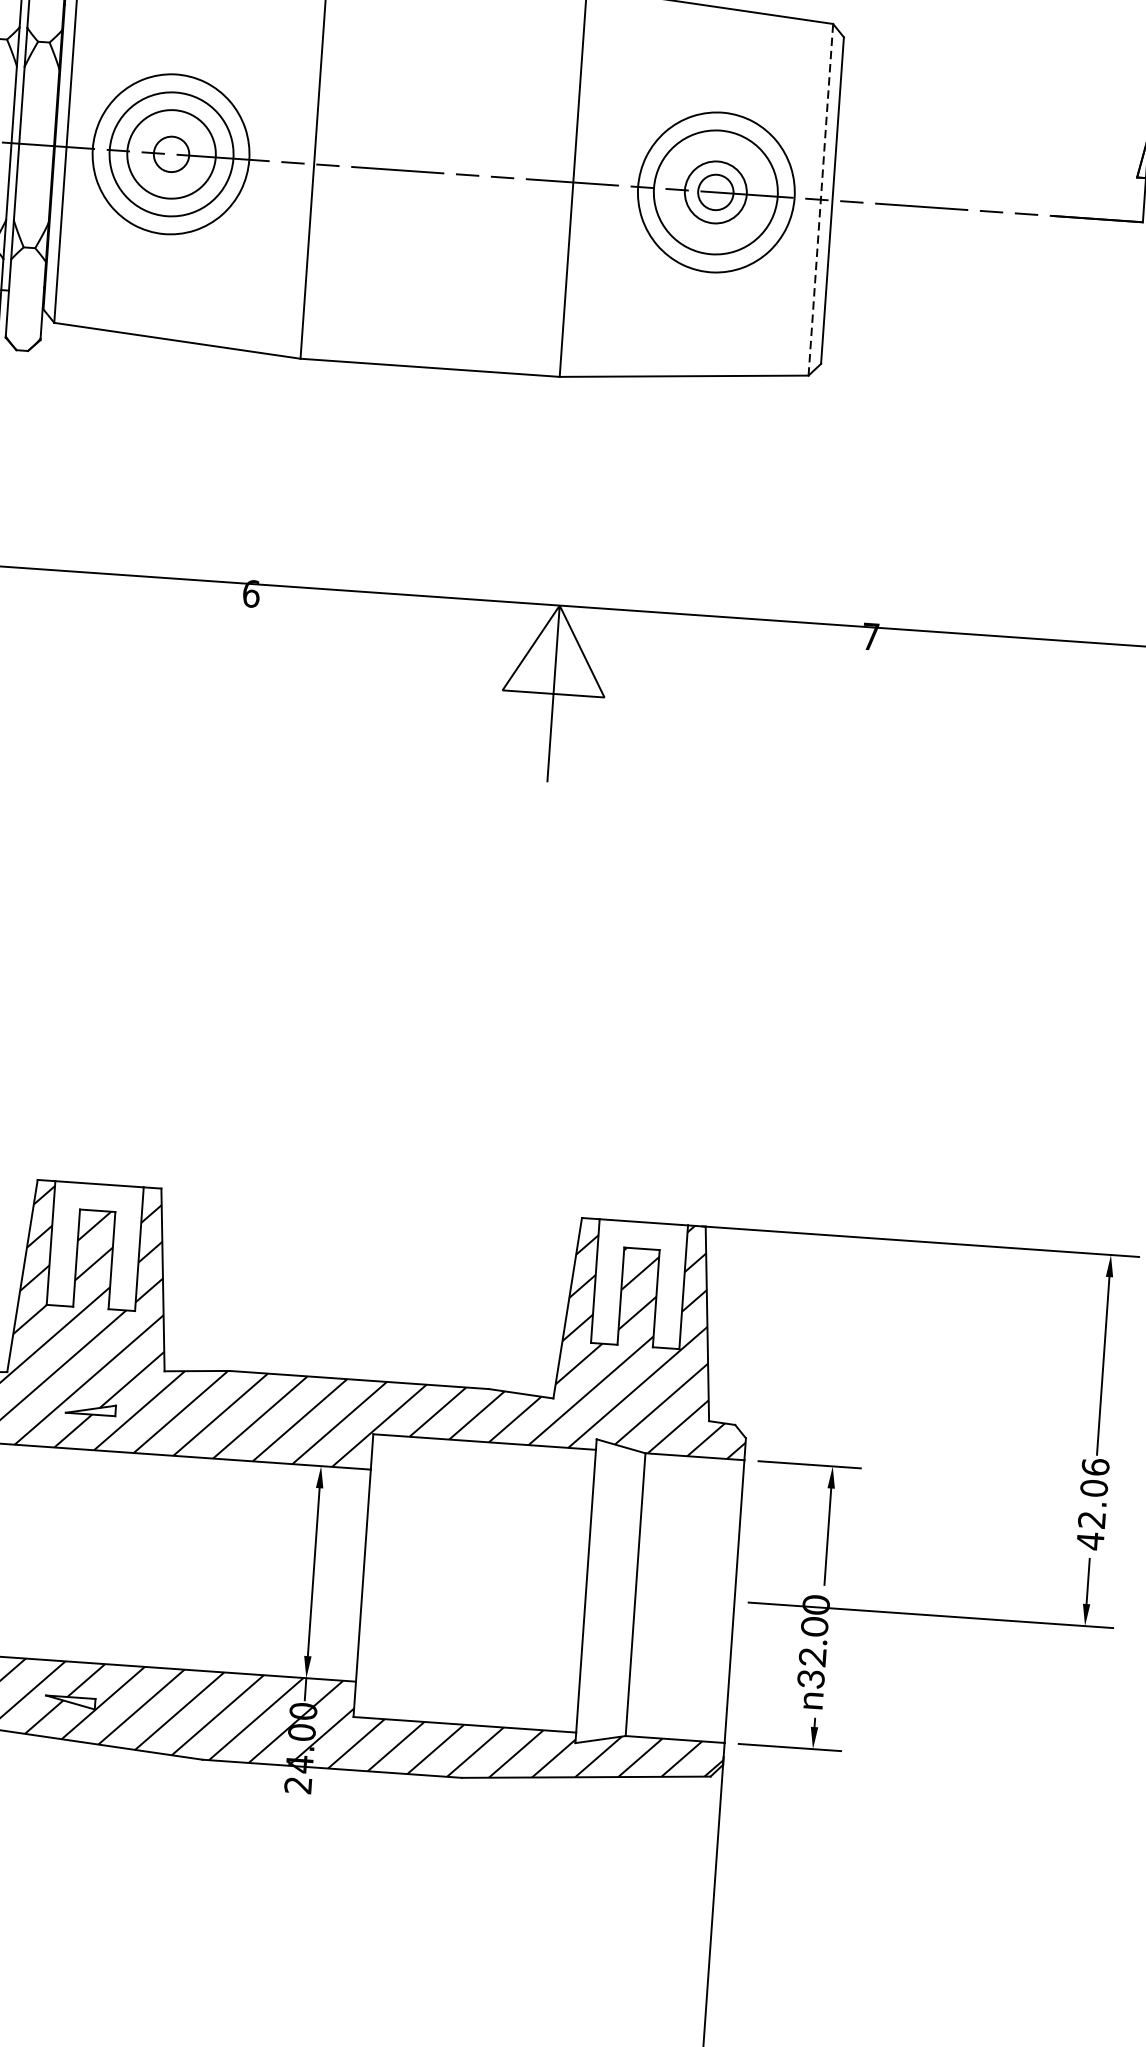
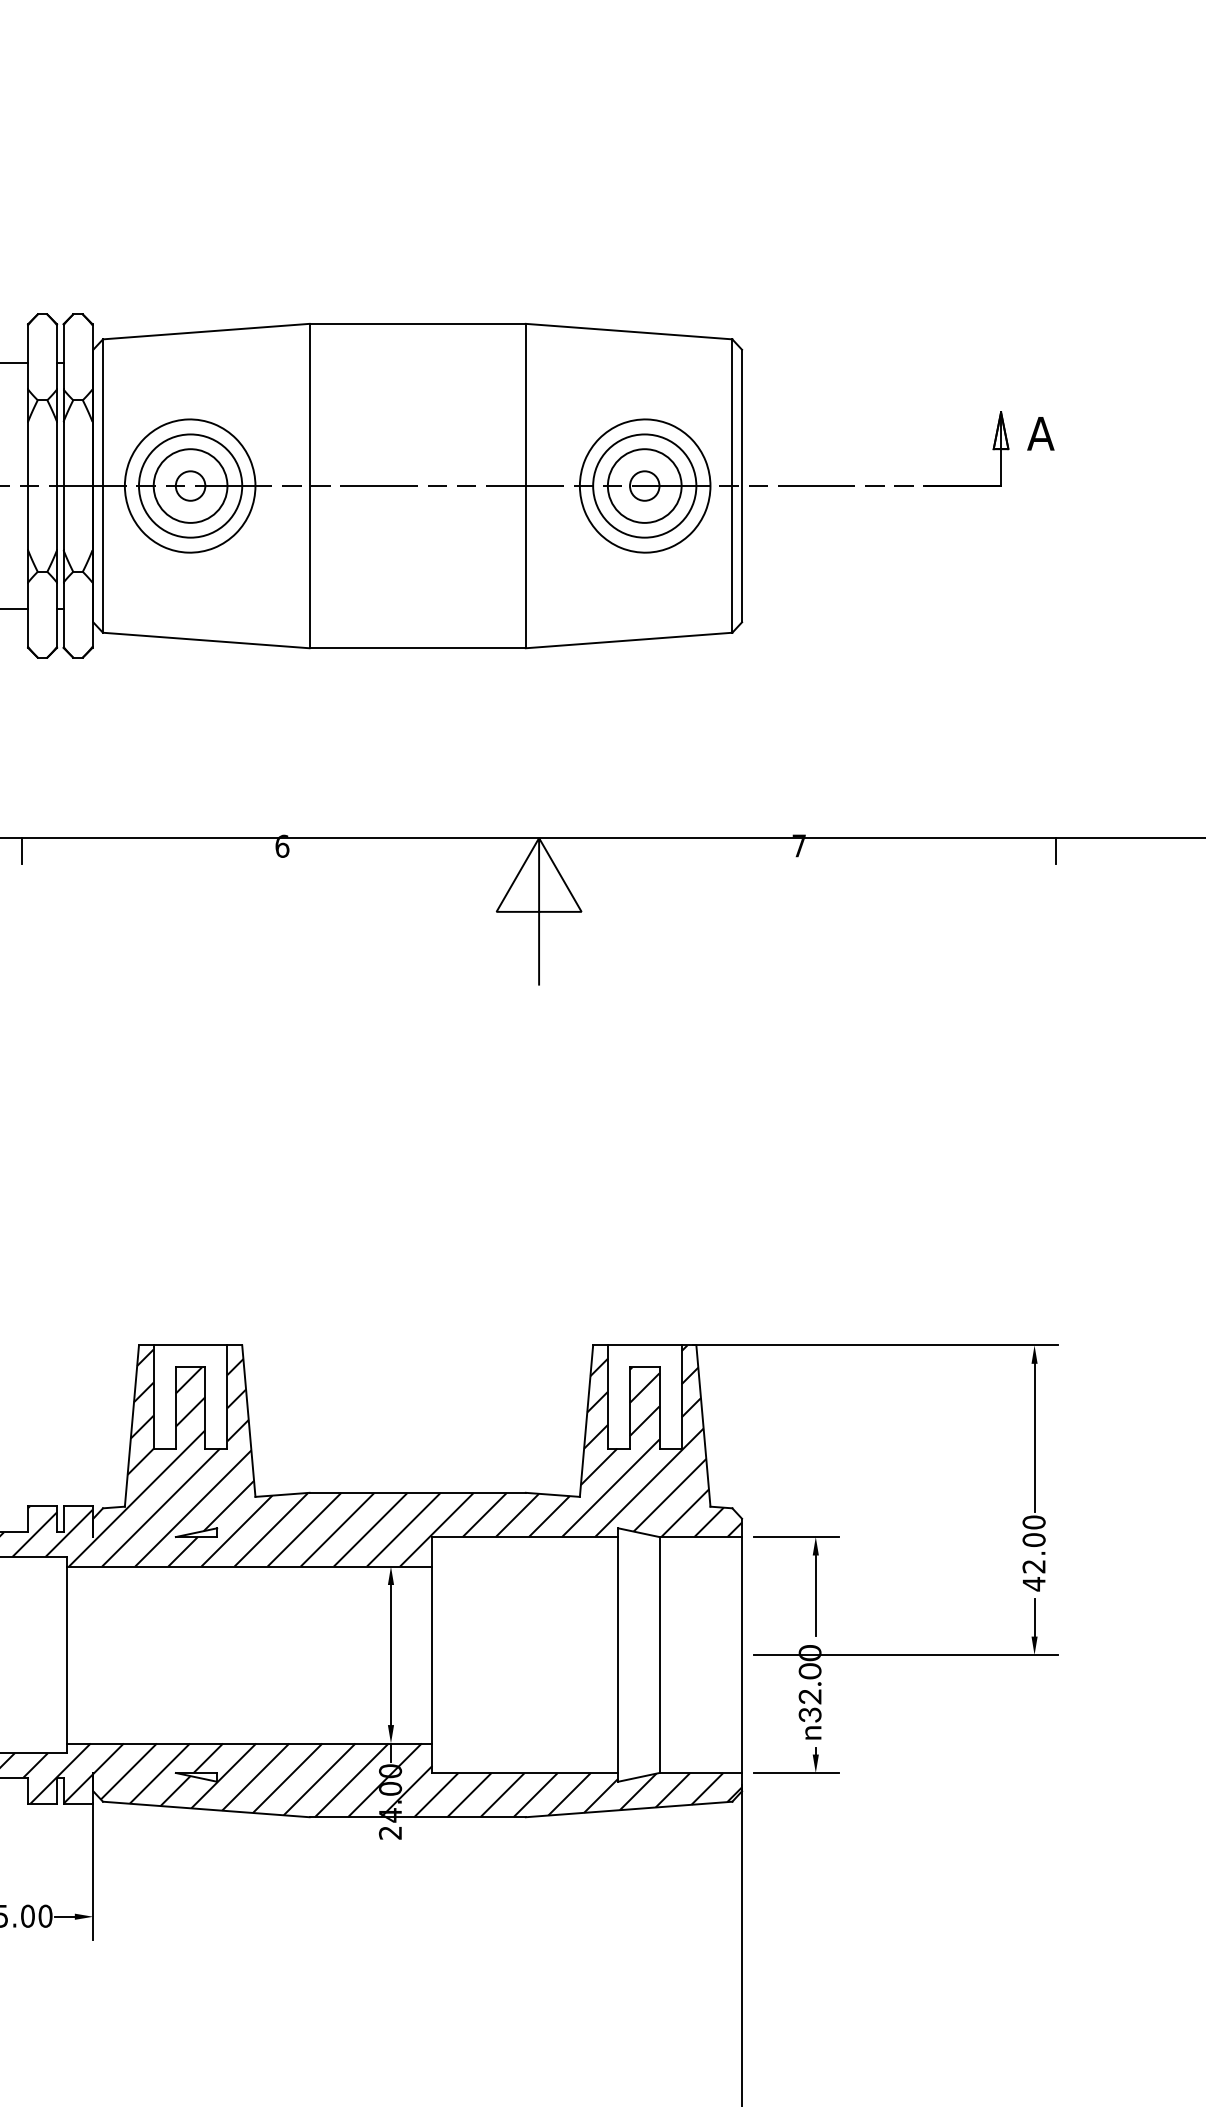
circle: (715, 191) -> (644, 485), size x1.43
line: (820, 200) -> (732, 486), dashed -> solid
text: (1094, 1467) -> (1033, 1522), 42.06 -> 42.00

